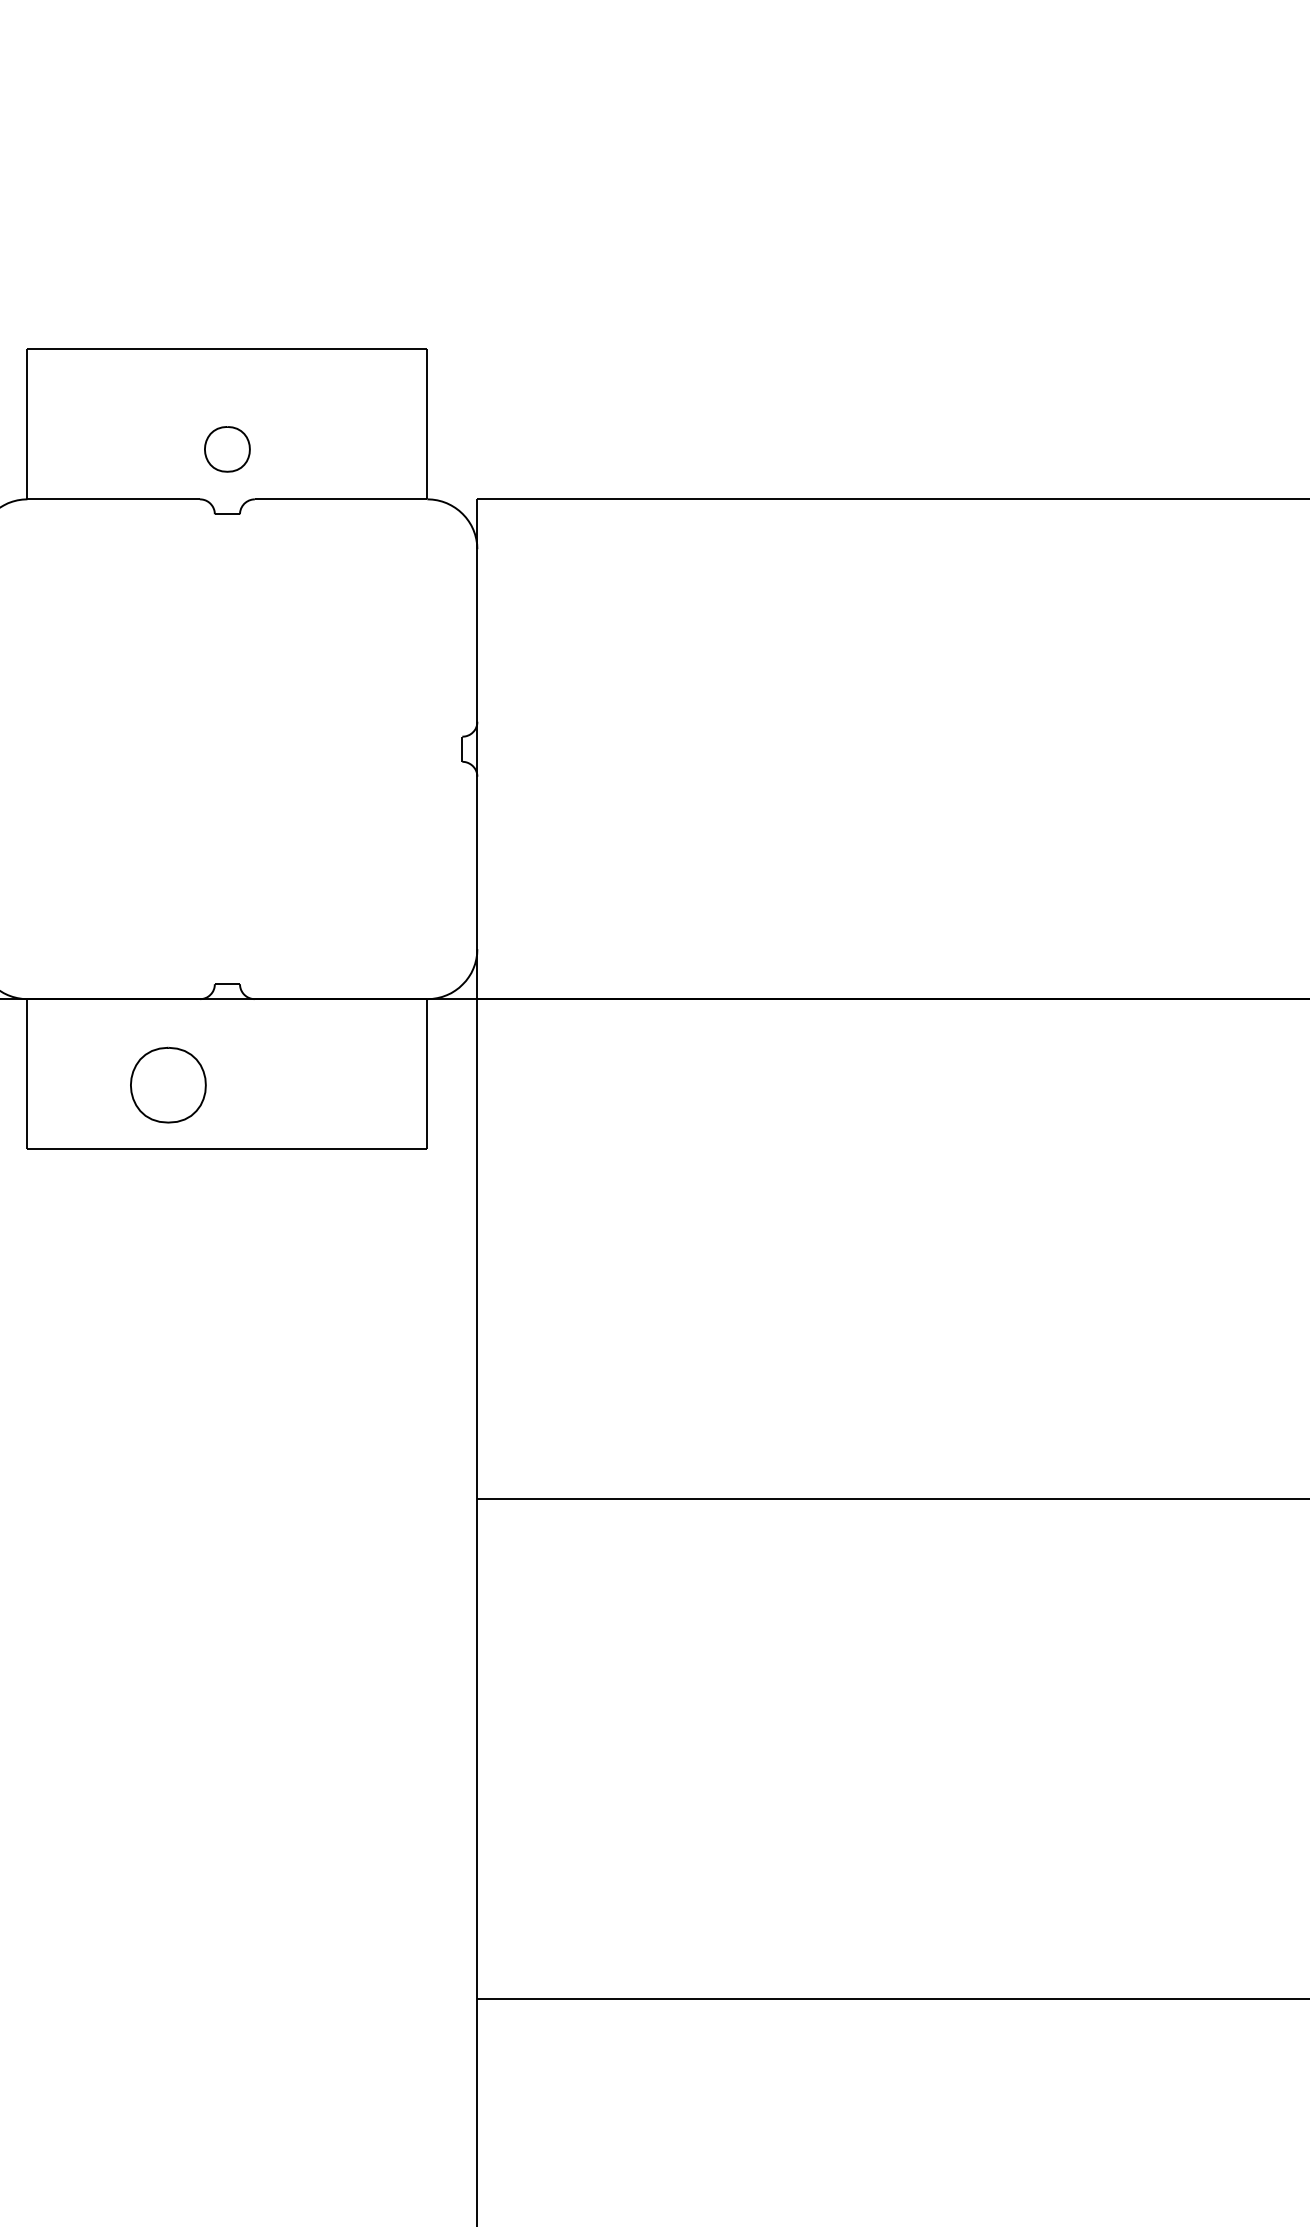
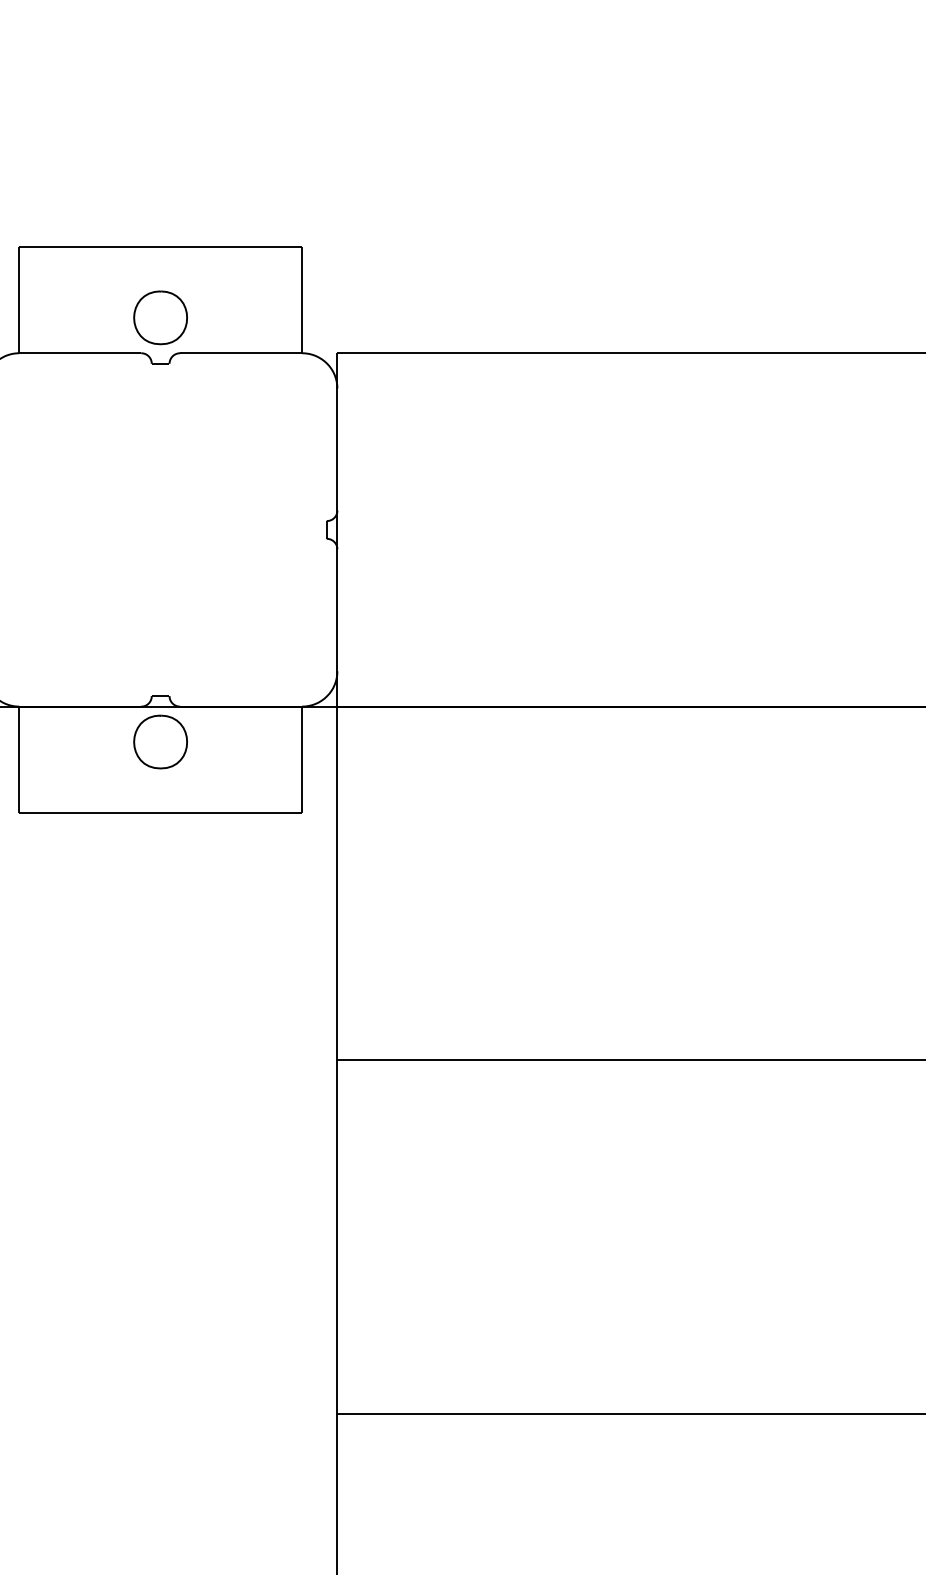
part: (227, 449) -> (160, 317), size x1.67
part: (168, 1084) -> (160, 741), moved

